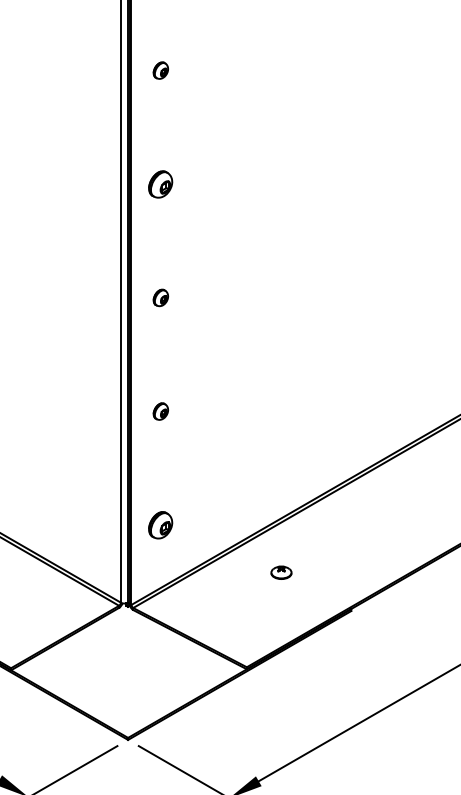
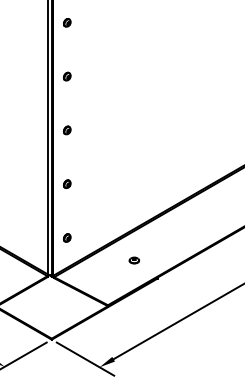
part: (161, 183) -> (67, 76), size x0.62
part: (161, 524) -> (67, 237), size x0.62
part: (279, 572) -> (133, 260), moved

